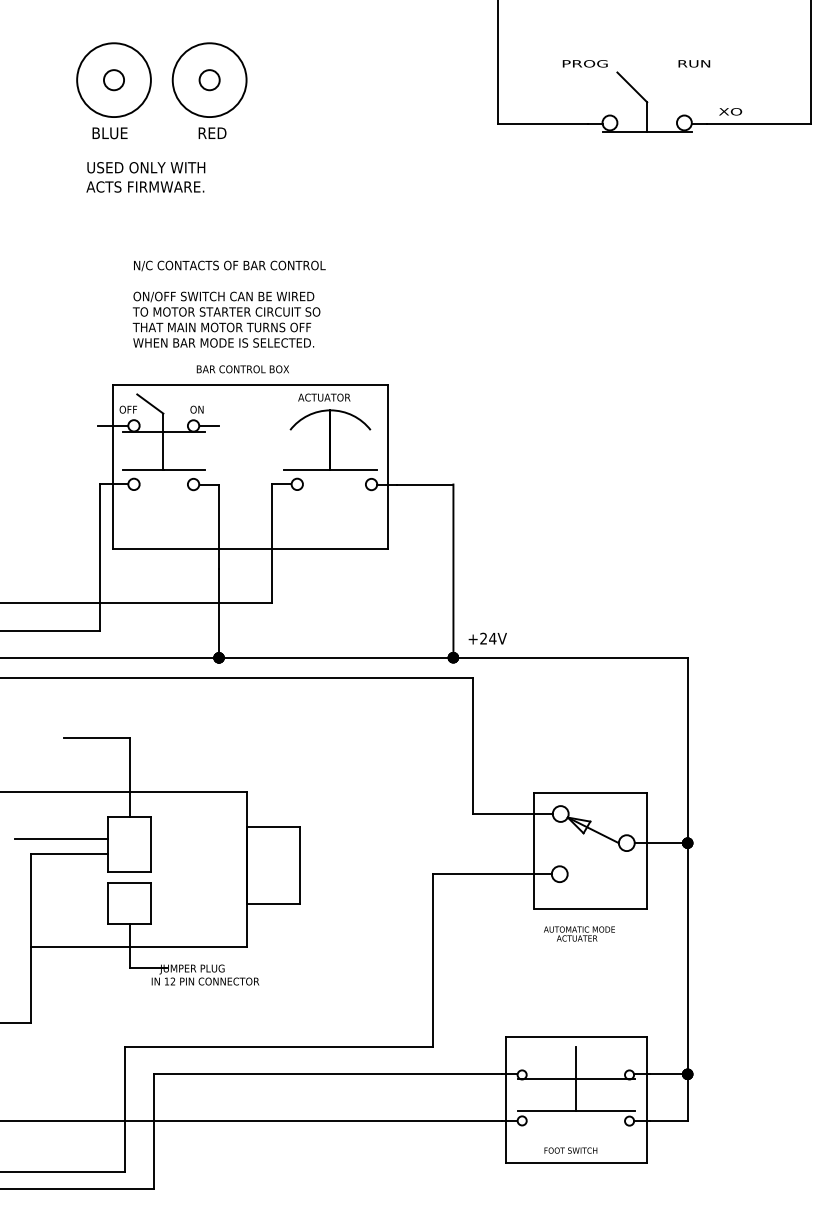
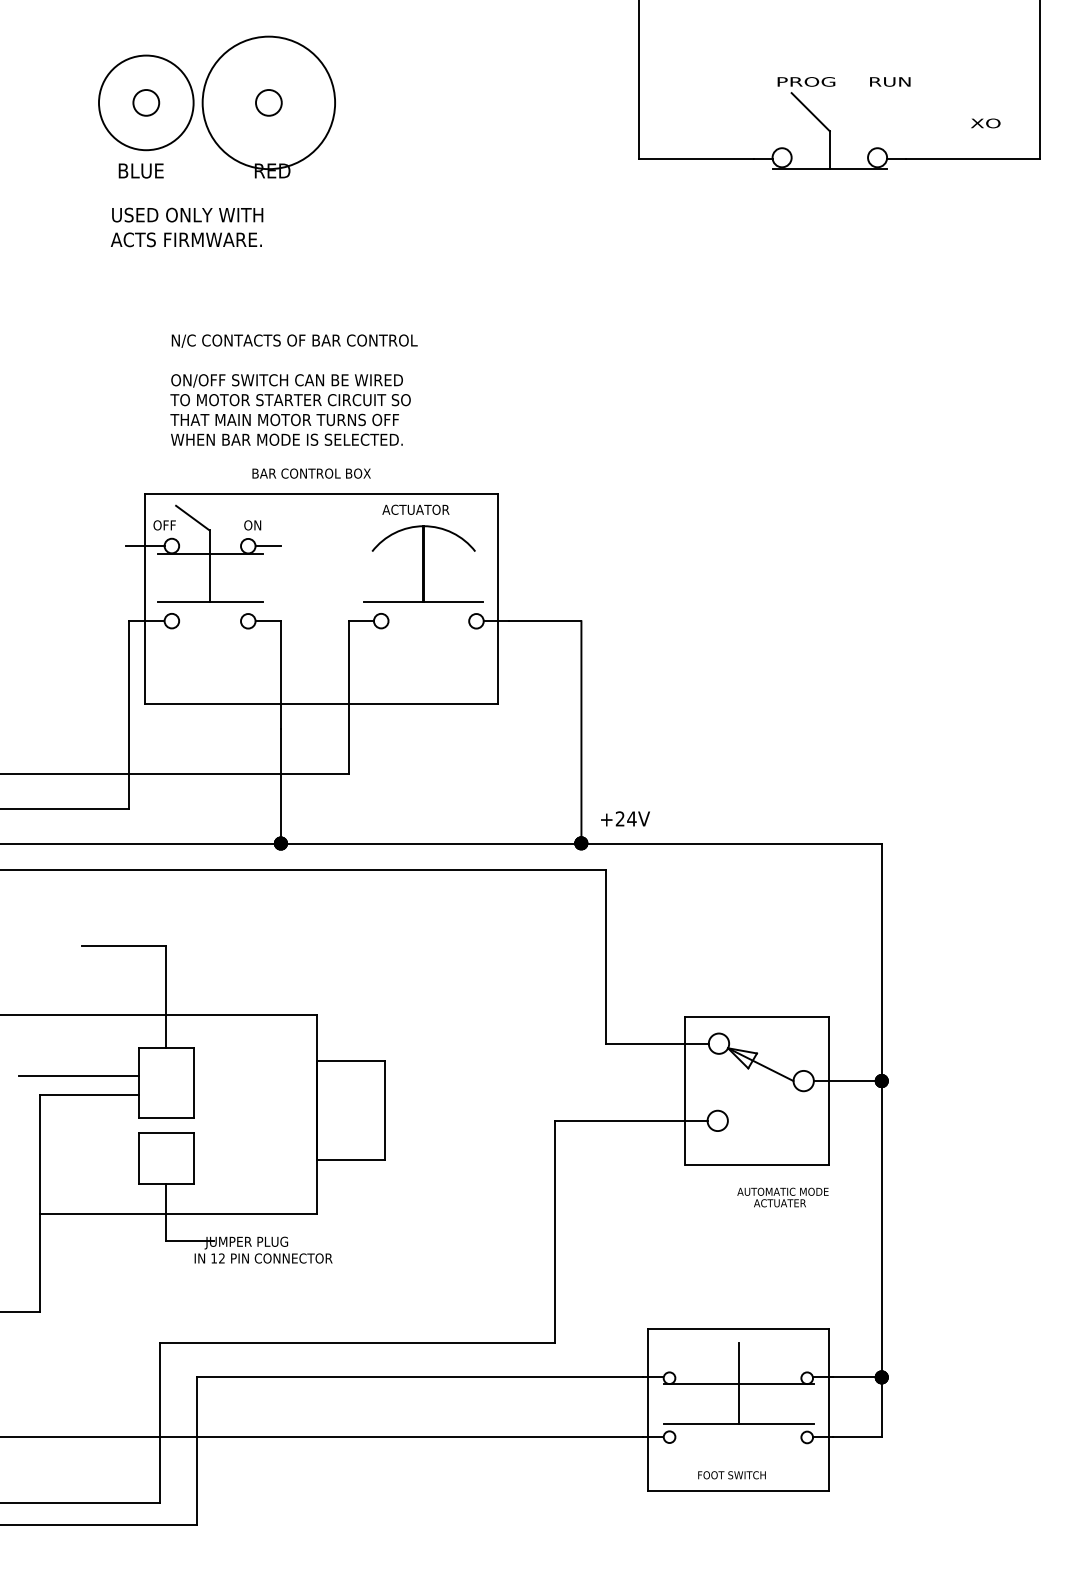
text: (585, 63) -> (806, 81), moved
circle: (209, 79) -> (268, 102), size x1.4
text: (730, 111) -> (985, 123), moved
text: (579, 933) -> (782, 1197), moved

